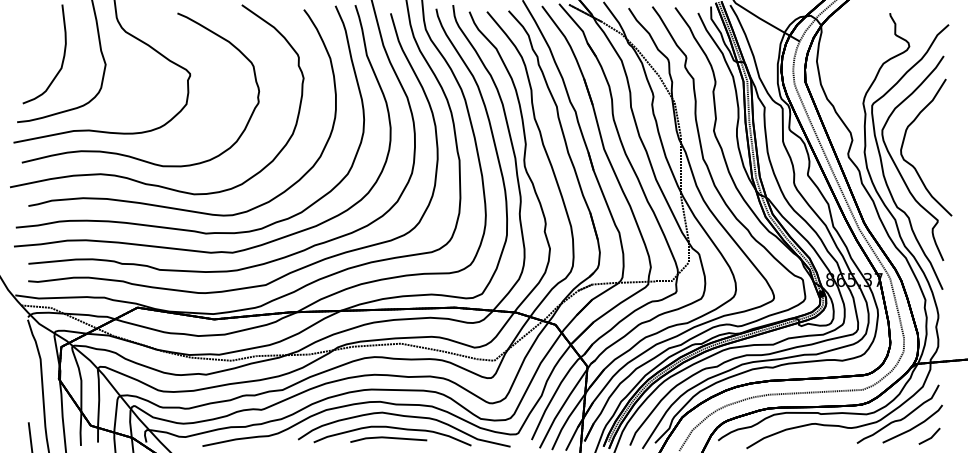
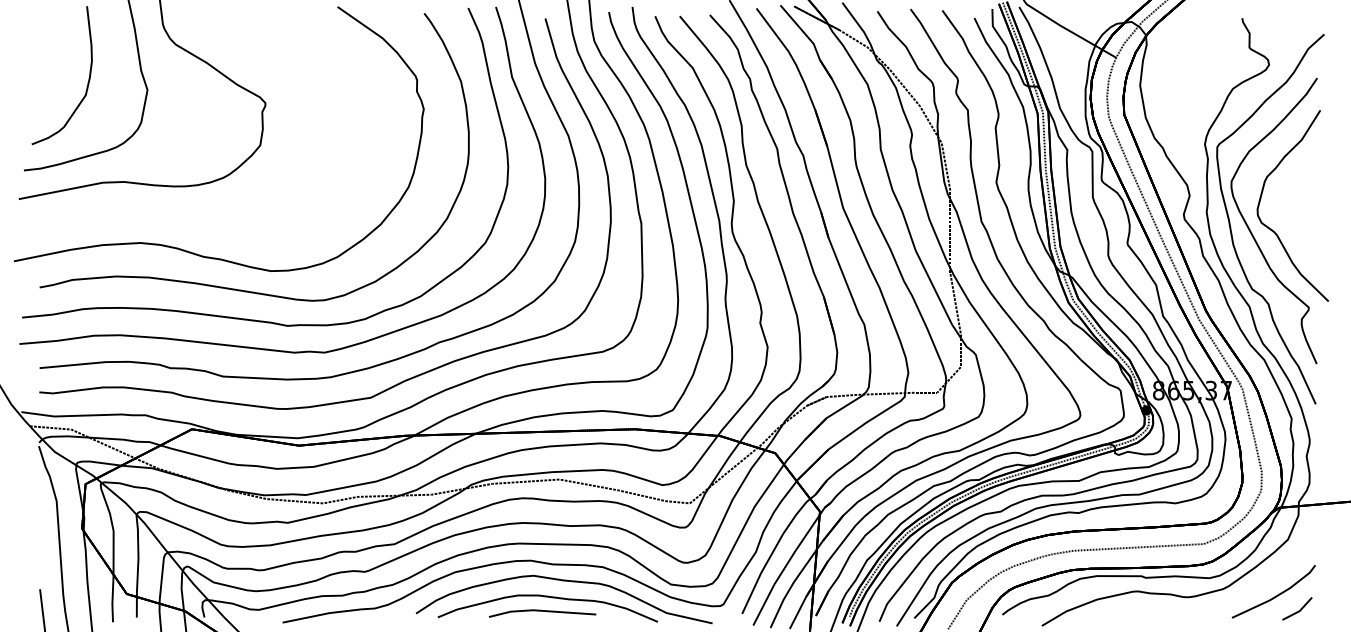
curve: (124, 154) -> (173, 215), removed
curve: (901, 418) -> (1257, 584), removed

